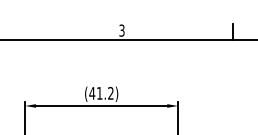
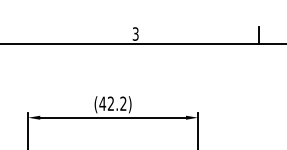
text: (99, 93) -> (110, 103), (41.2) -> (42.2)

